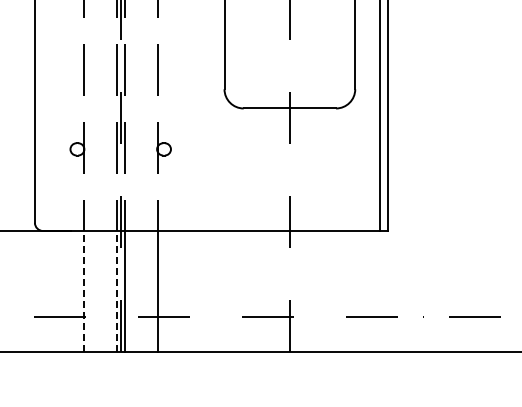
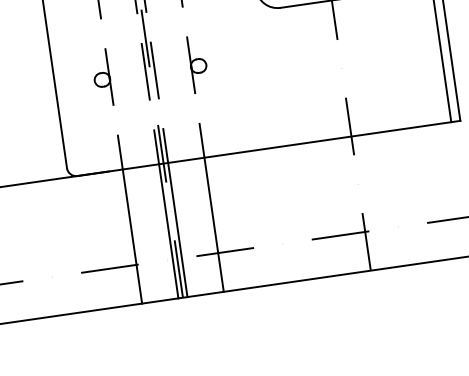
line: (83, 290) -> (131, 235), dashed -> solid
line: (116, 290) -> (168, 230), dashed -> solid

